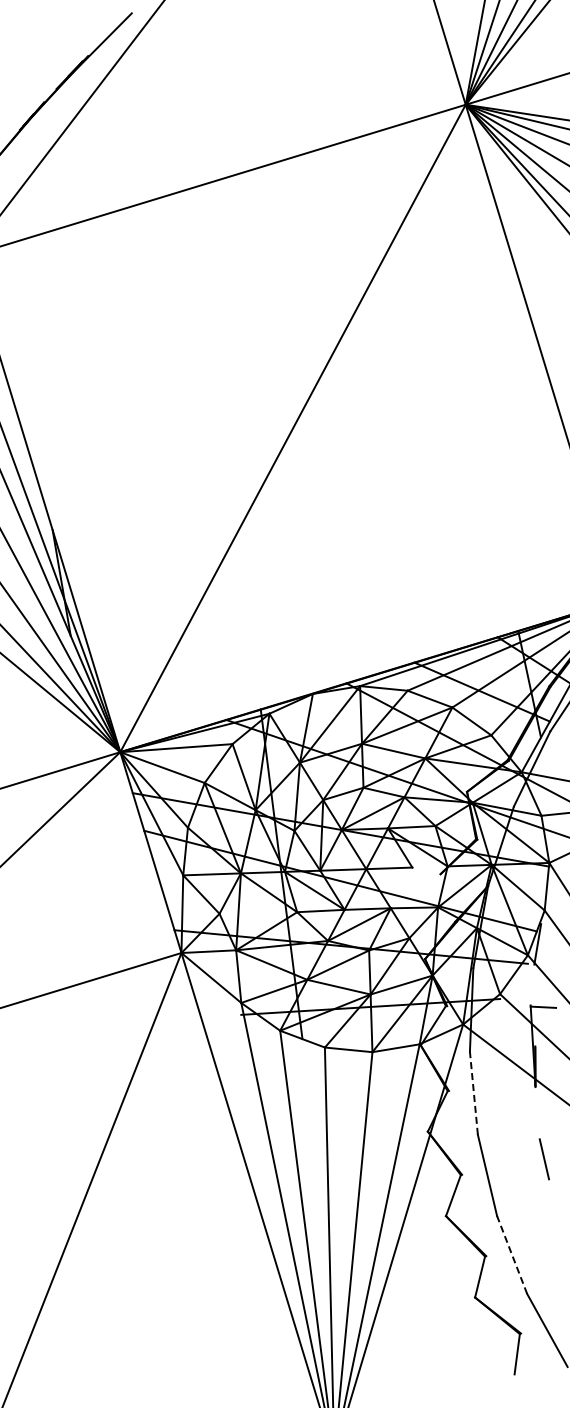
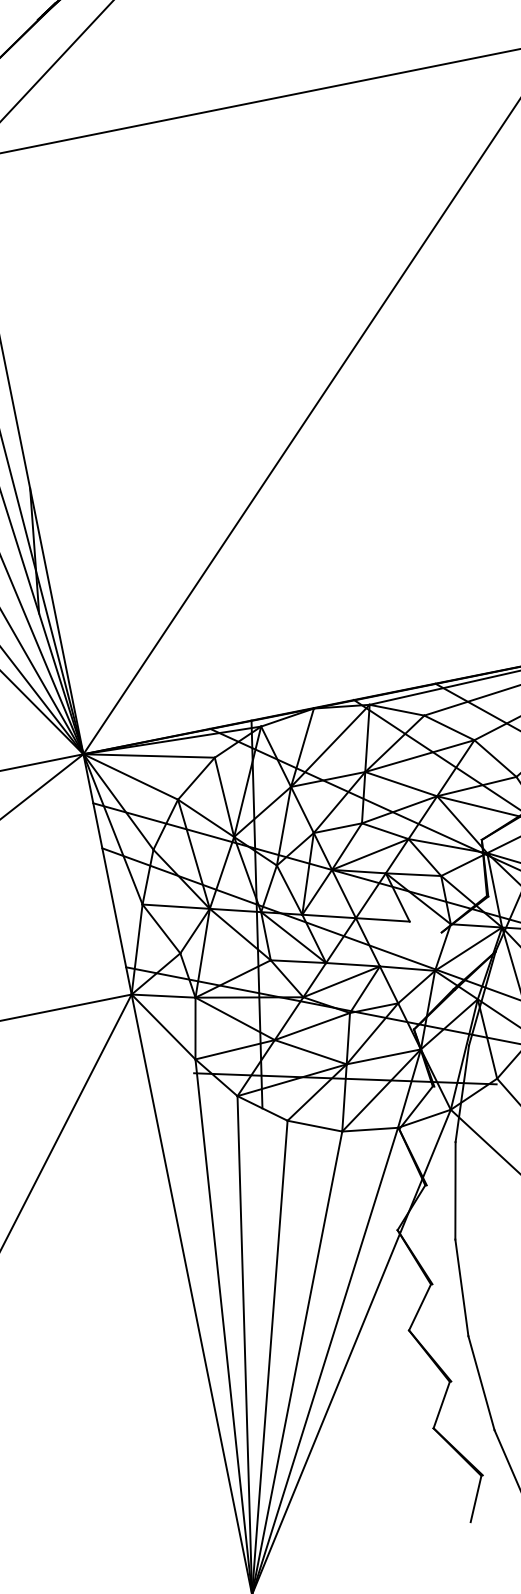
line: (473, 1093) -> (454, 1191), dashed -> solid
line: (512, 1255) -> (481, 1383), dashed -> solid

